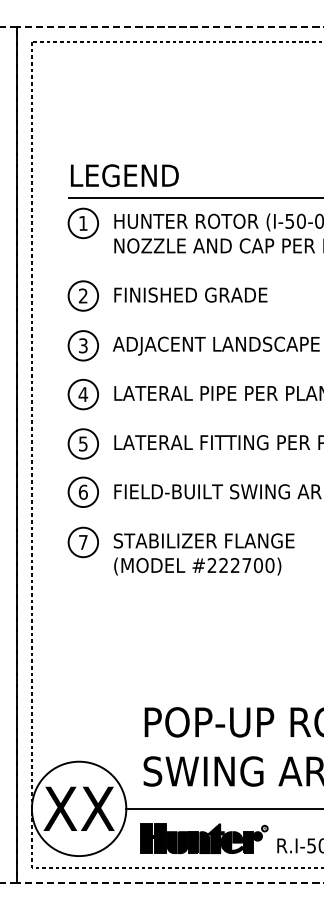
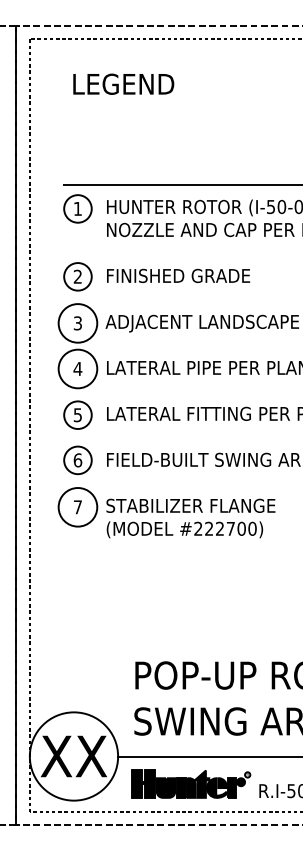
text: (124, 174) -> (123, 83), moved
circle: (82, 345) -> (77, 323), size x1.4
circle: (82, 394) -> (77, 368), size x1.4
circle: (82, 542) -> (77, 507), size x1.4

